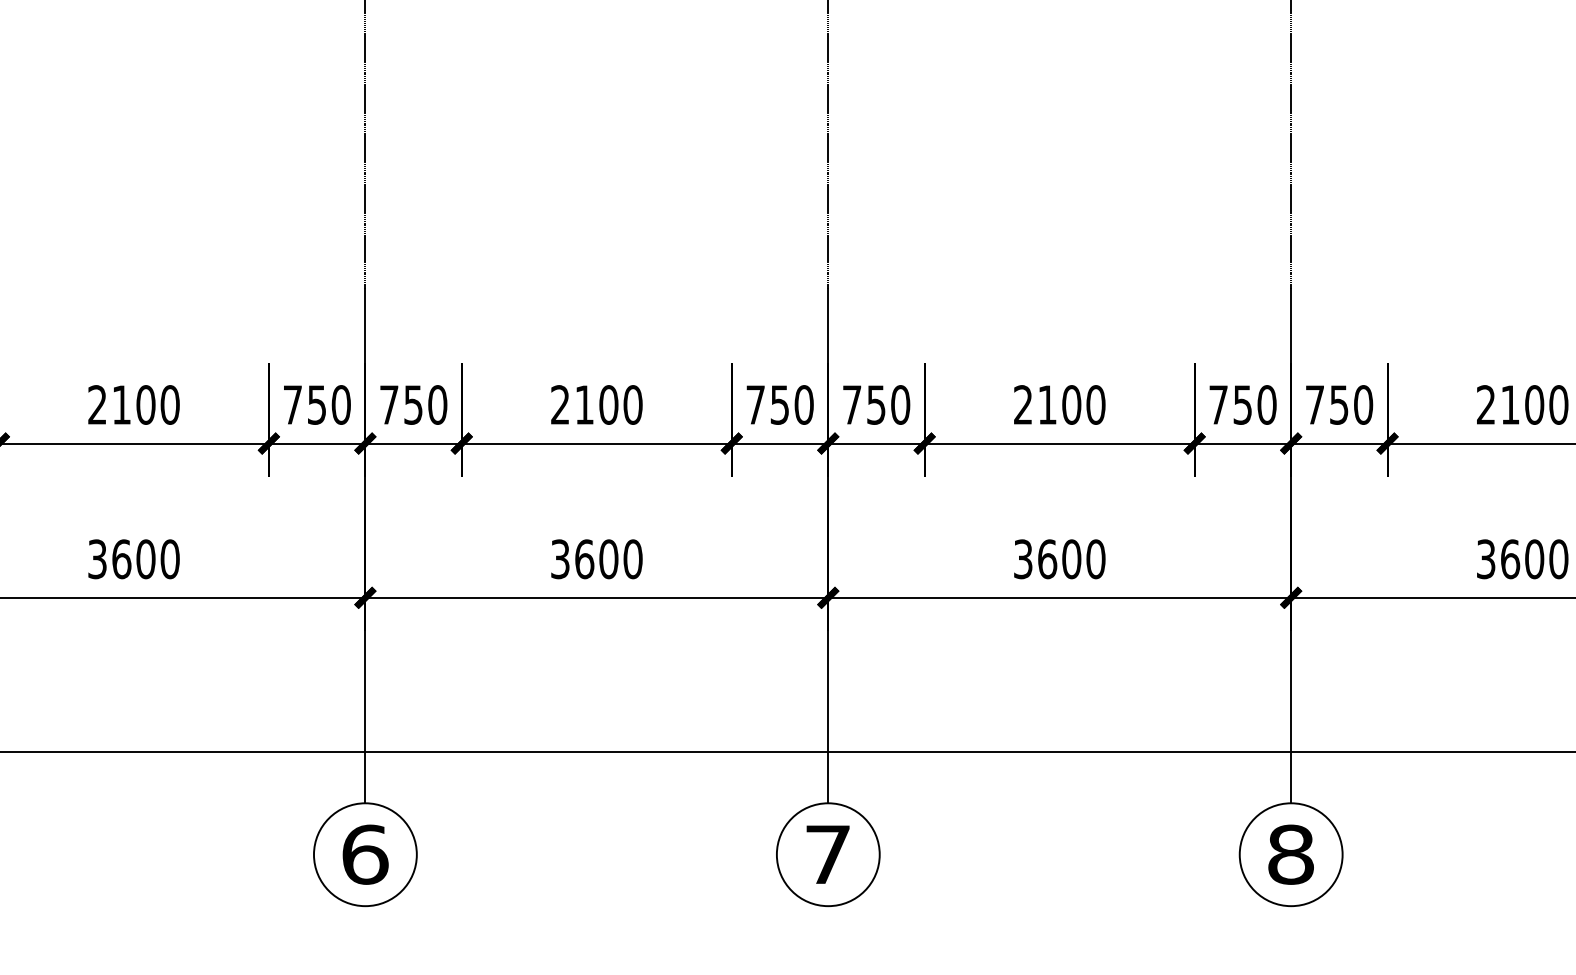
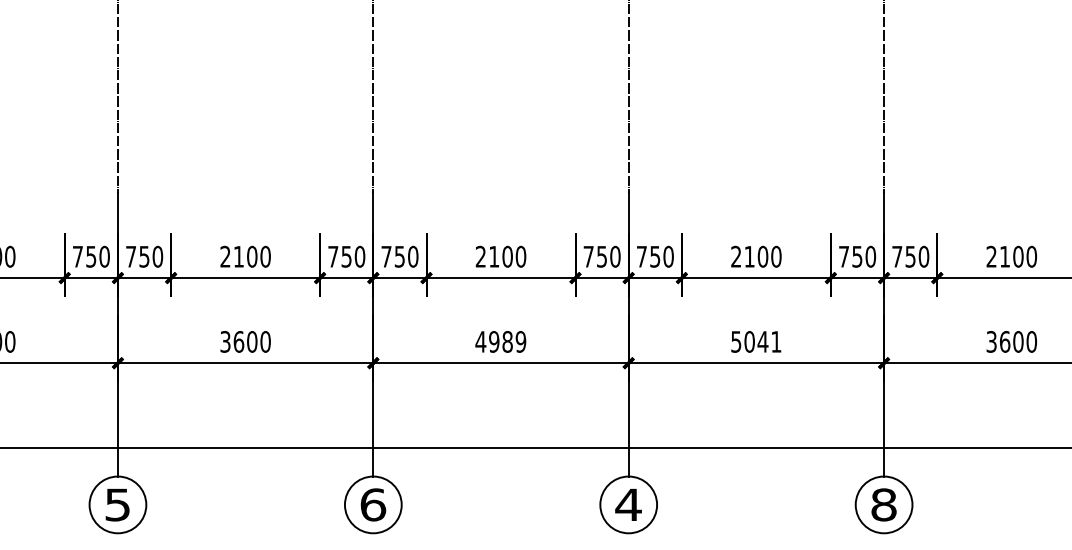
text: (595, 558) -> (500, 341), 3600 -> 4989
text: (1059, 558) -> (756, 341), 3600 -> 5041
text: (827, 853) -> (628, 504), 7 -> 4

